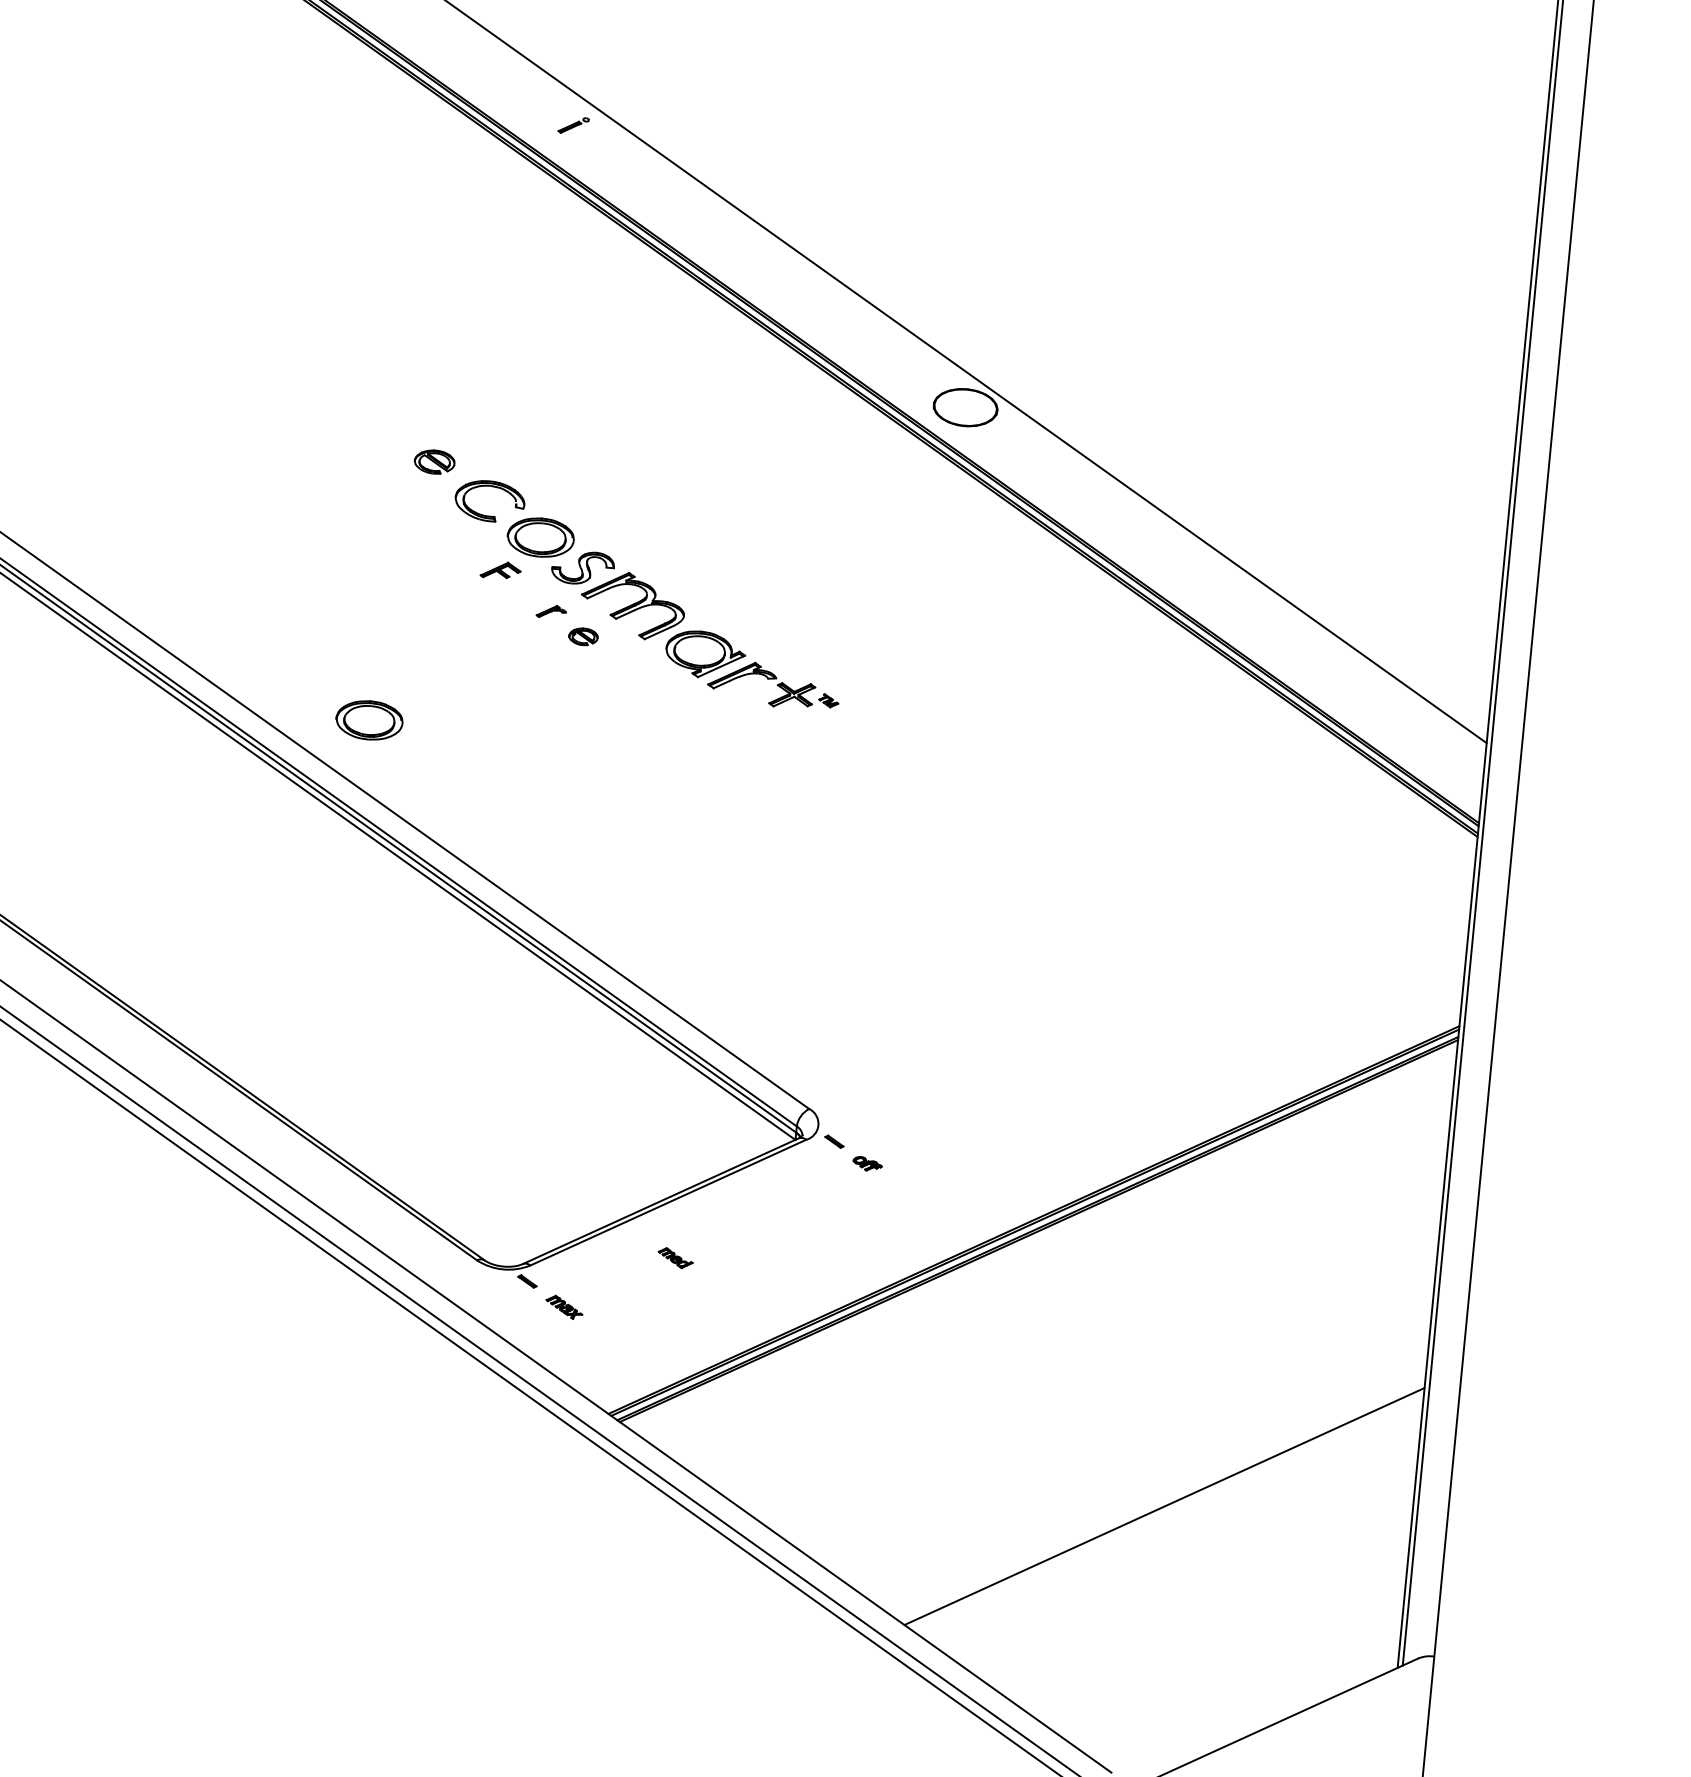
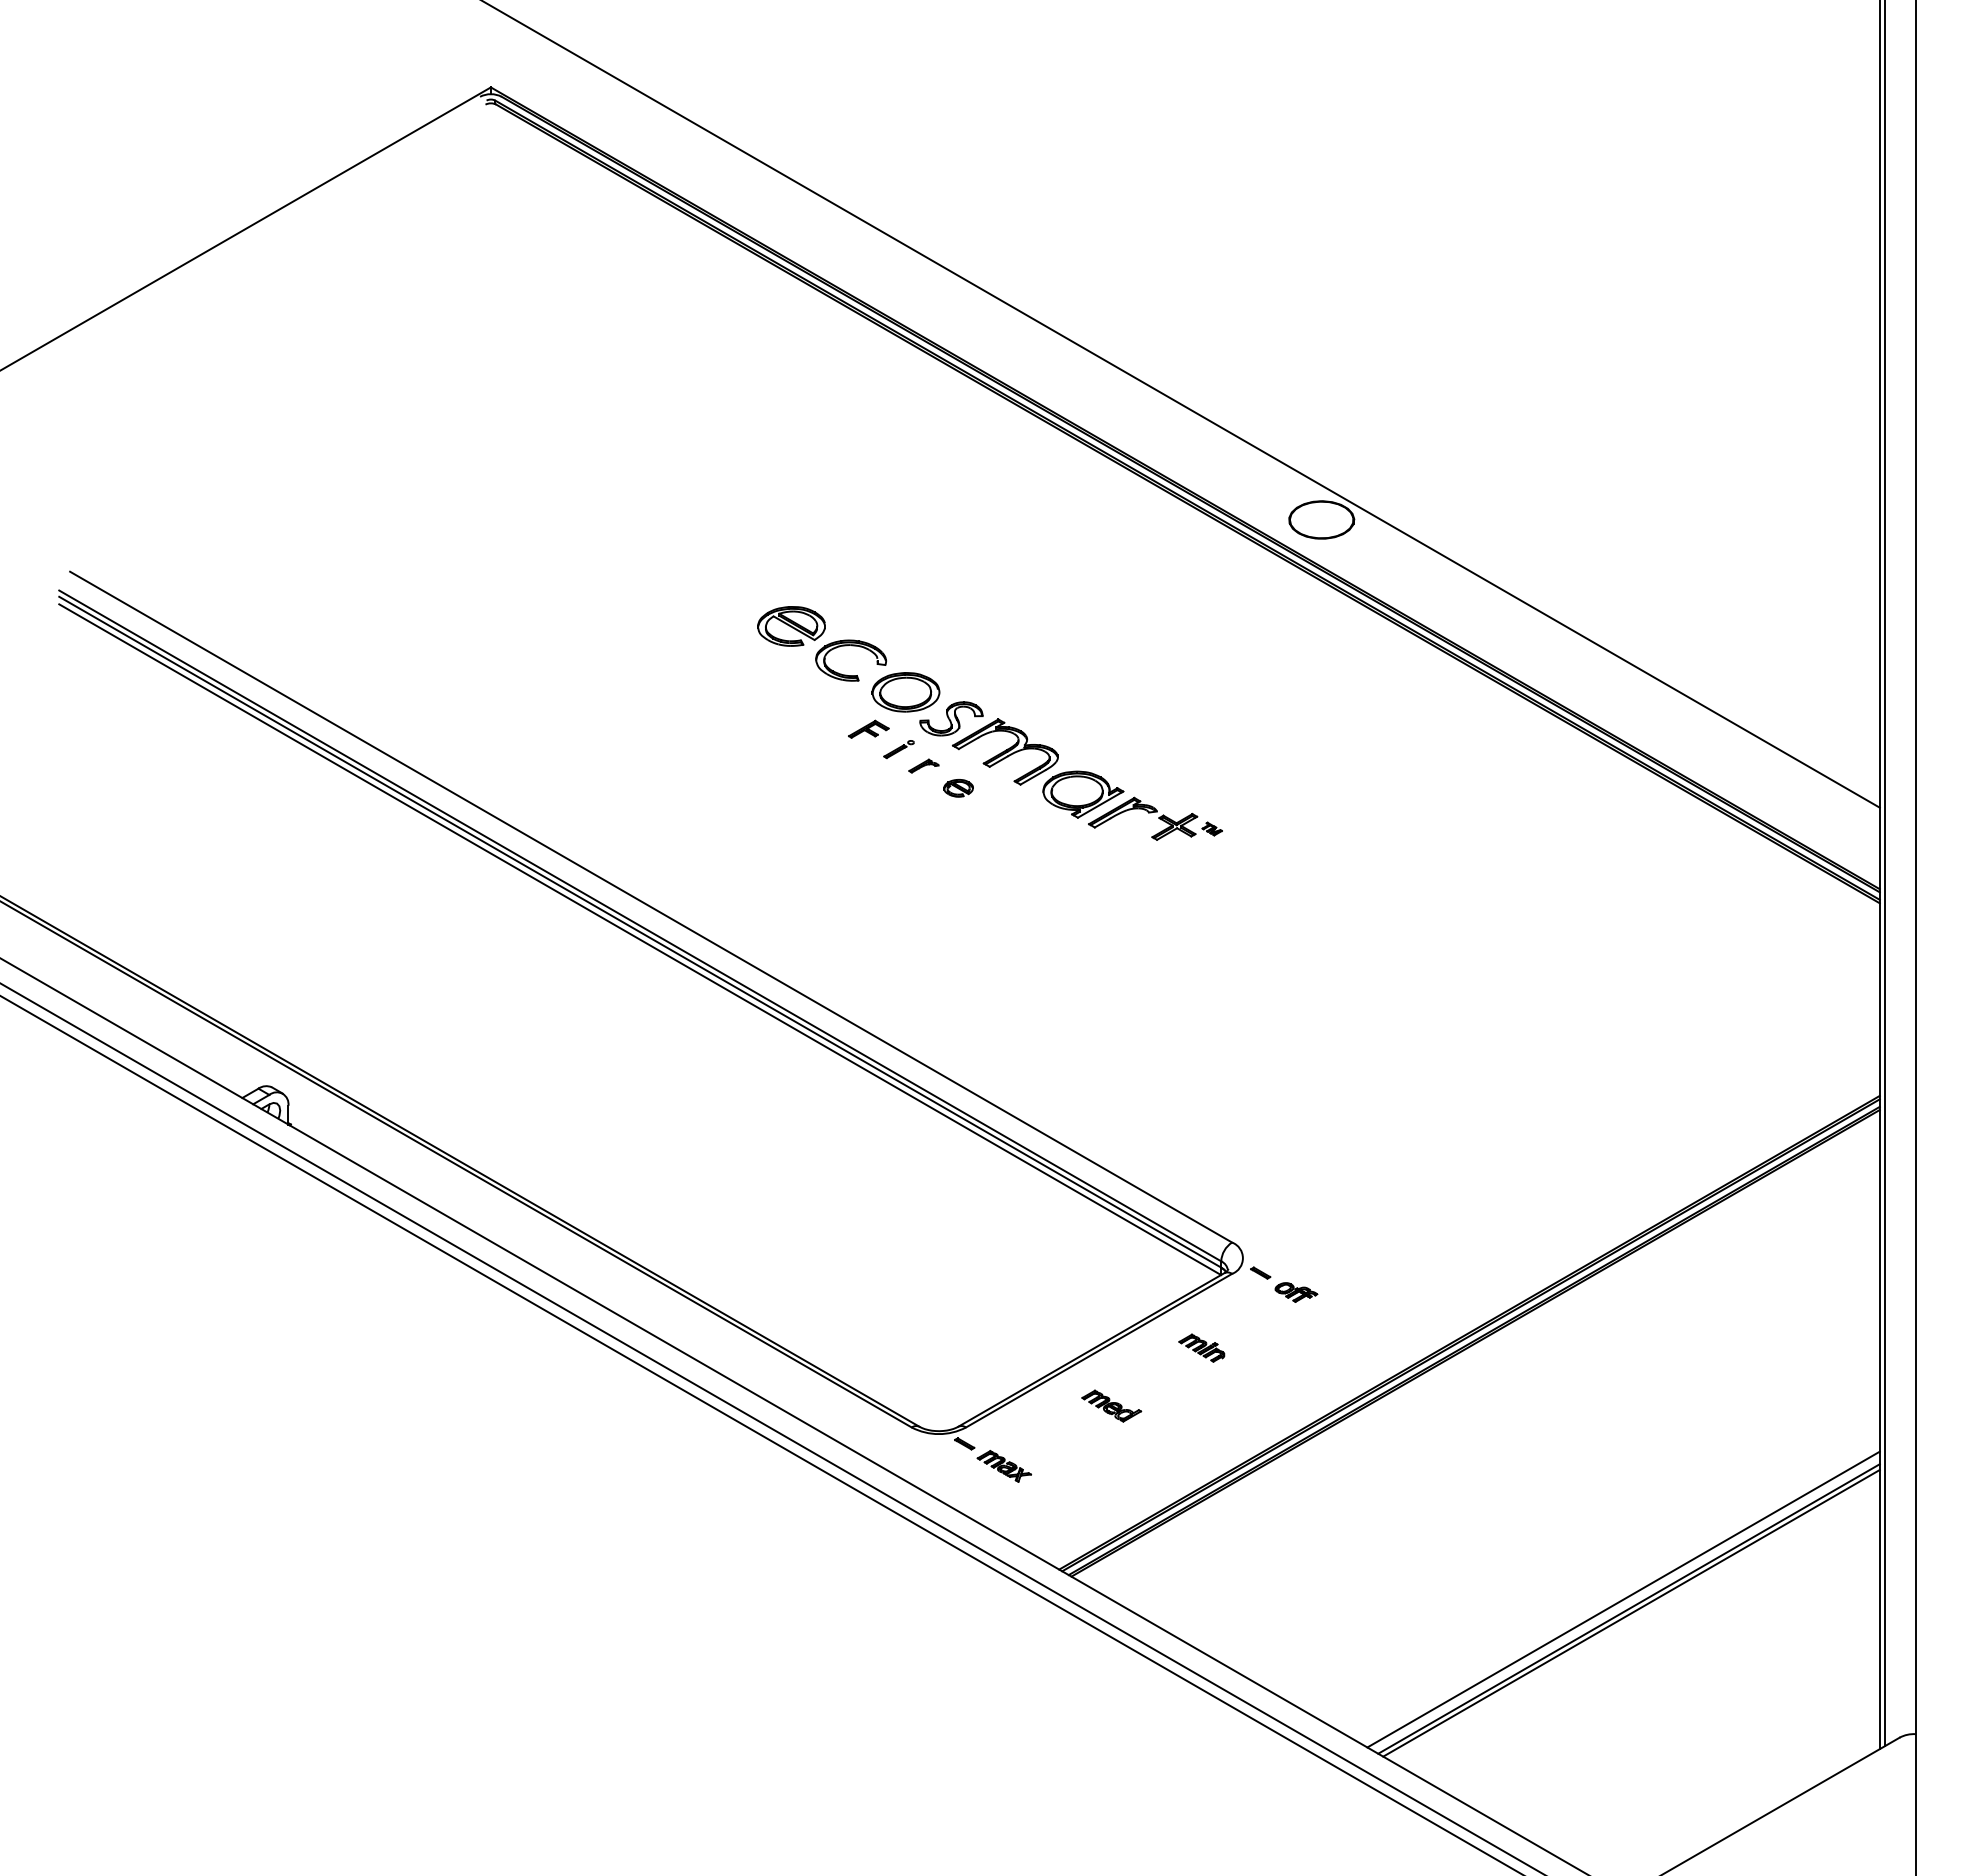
part: (573, 125) -> (898, 749), moved
part: (434, 462) -> (791, 626), size x1.67
part: (369, 720) -> (750, 893), removed
part: (867, 1164) -> (1296, 1292), size x1.43
part: (769, 1209) -> (1201, 1347), added
part: (675, 1257) -> (1111, 1405), size x1.67
part: (564, 1307) -> (1004, 1466), size x1.43
line: (1159, 1496) -> (1623, 1599), added
line: (1166, 1510) -> (1631, 1612), added

